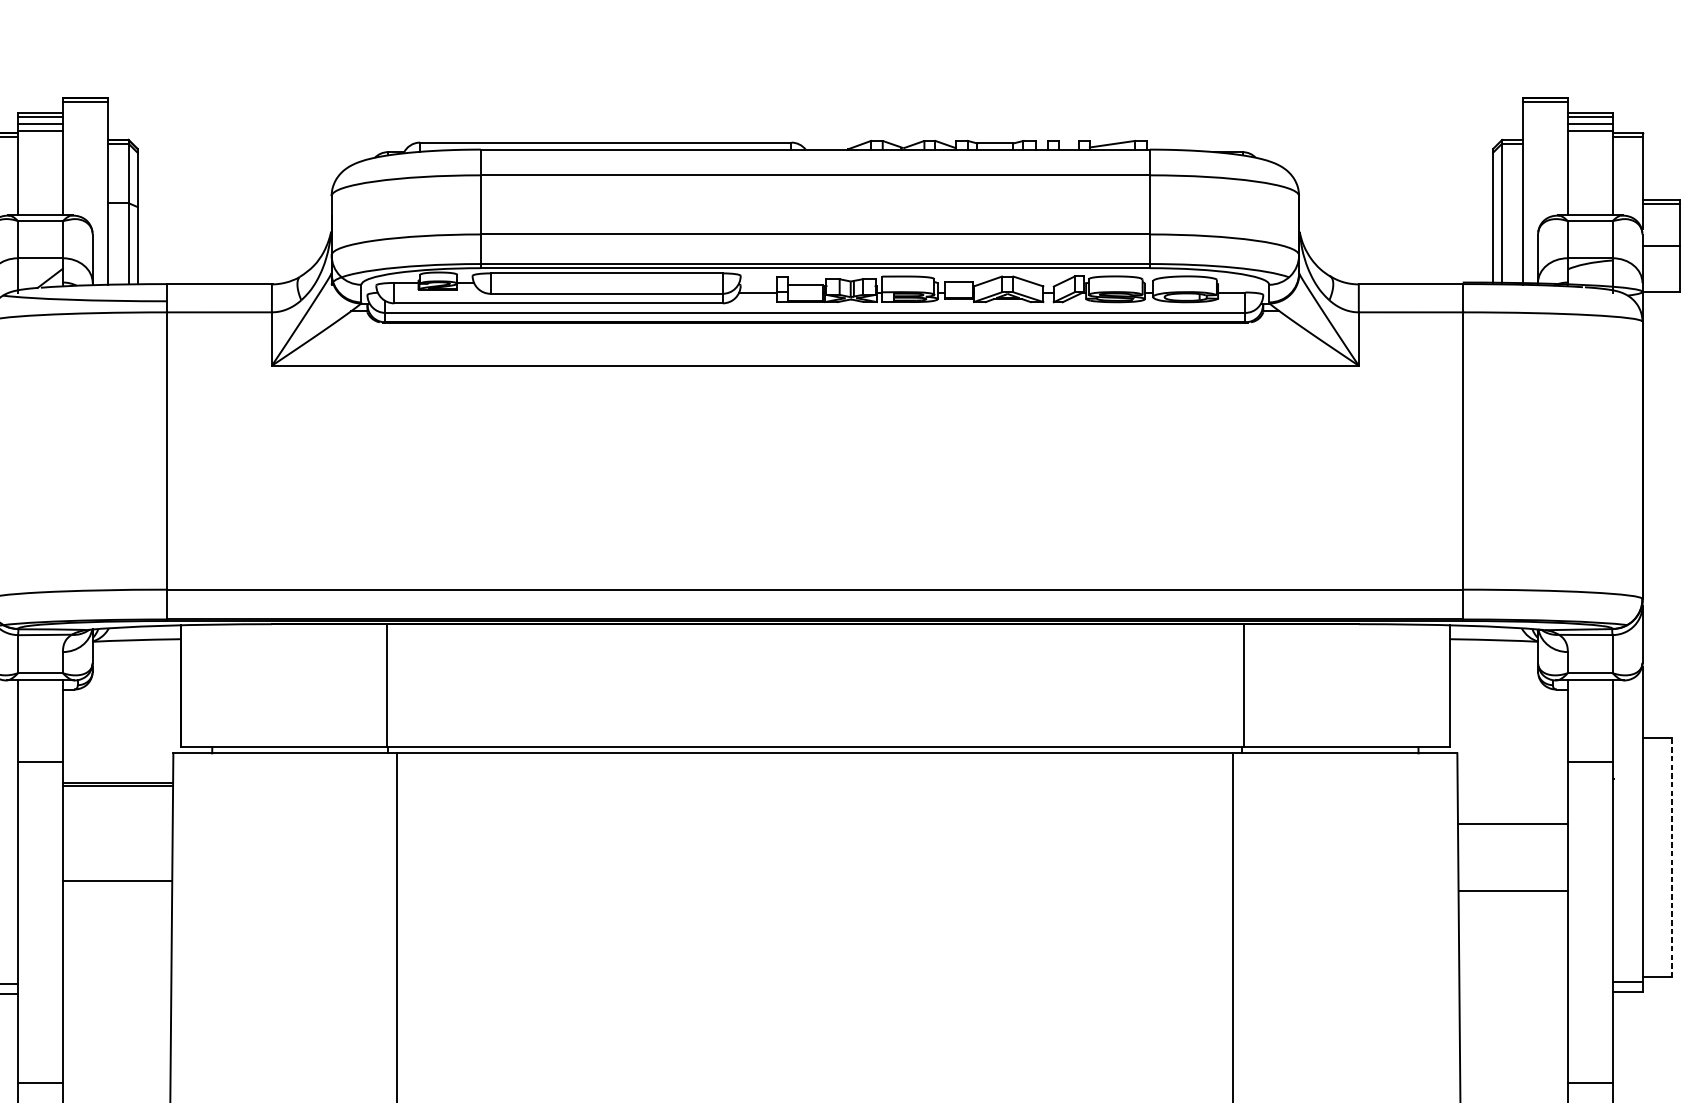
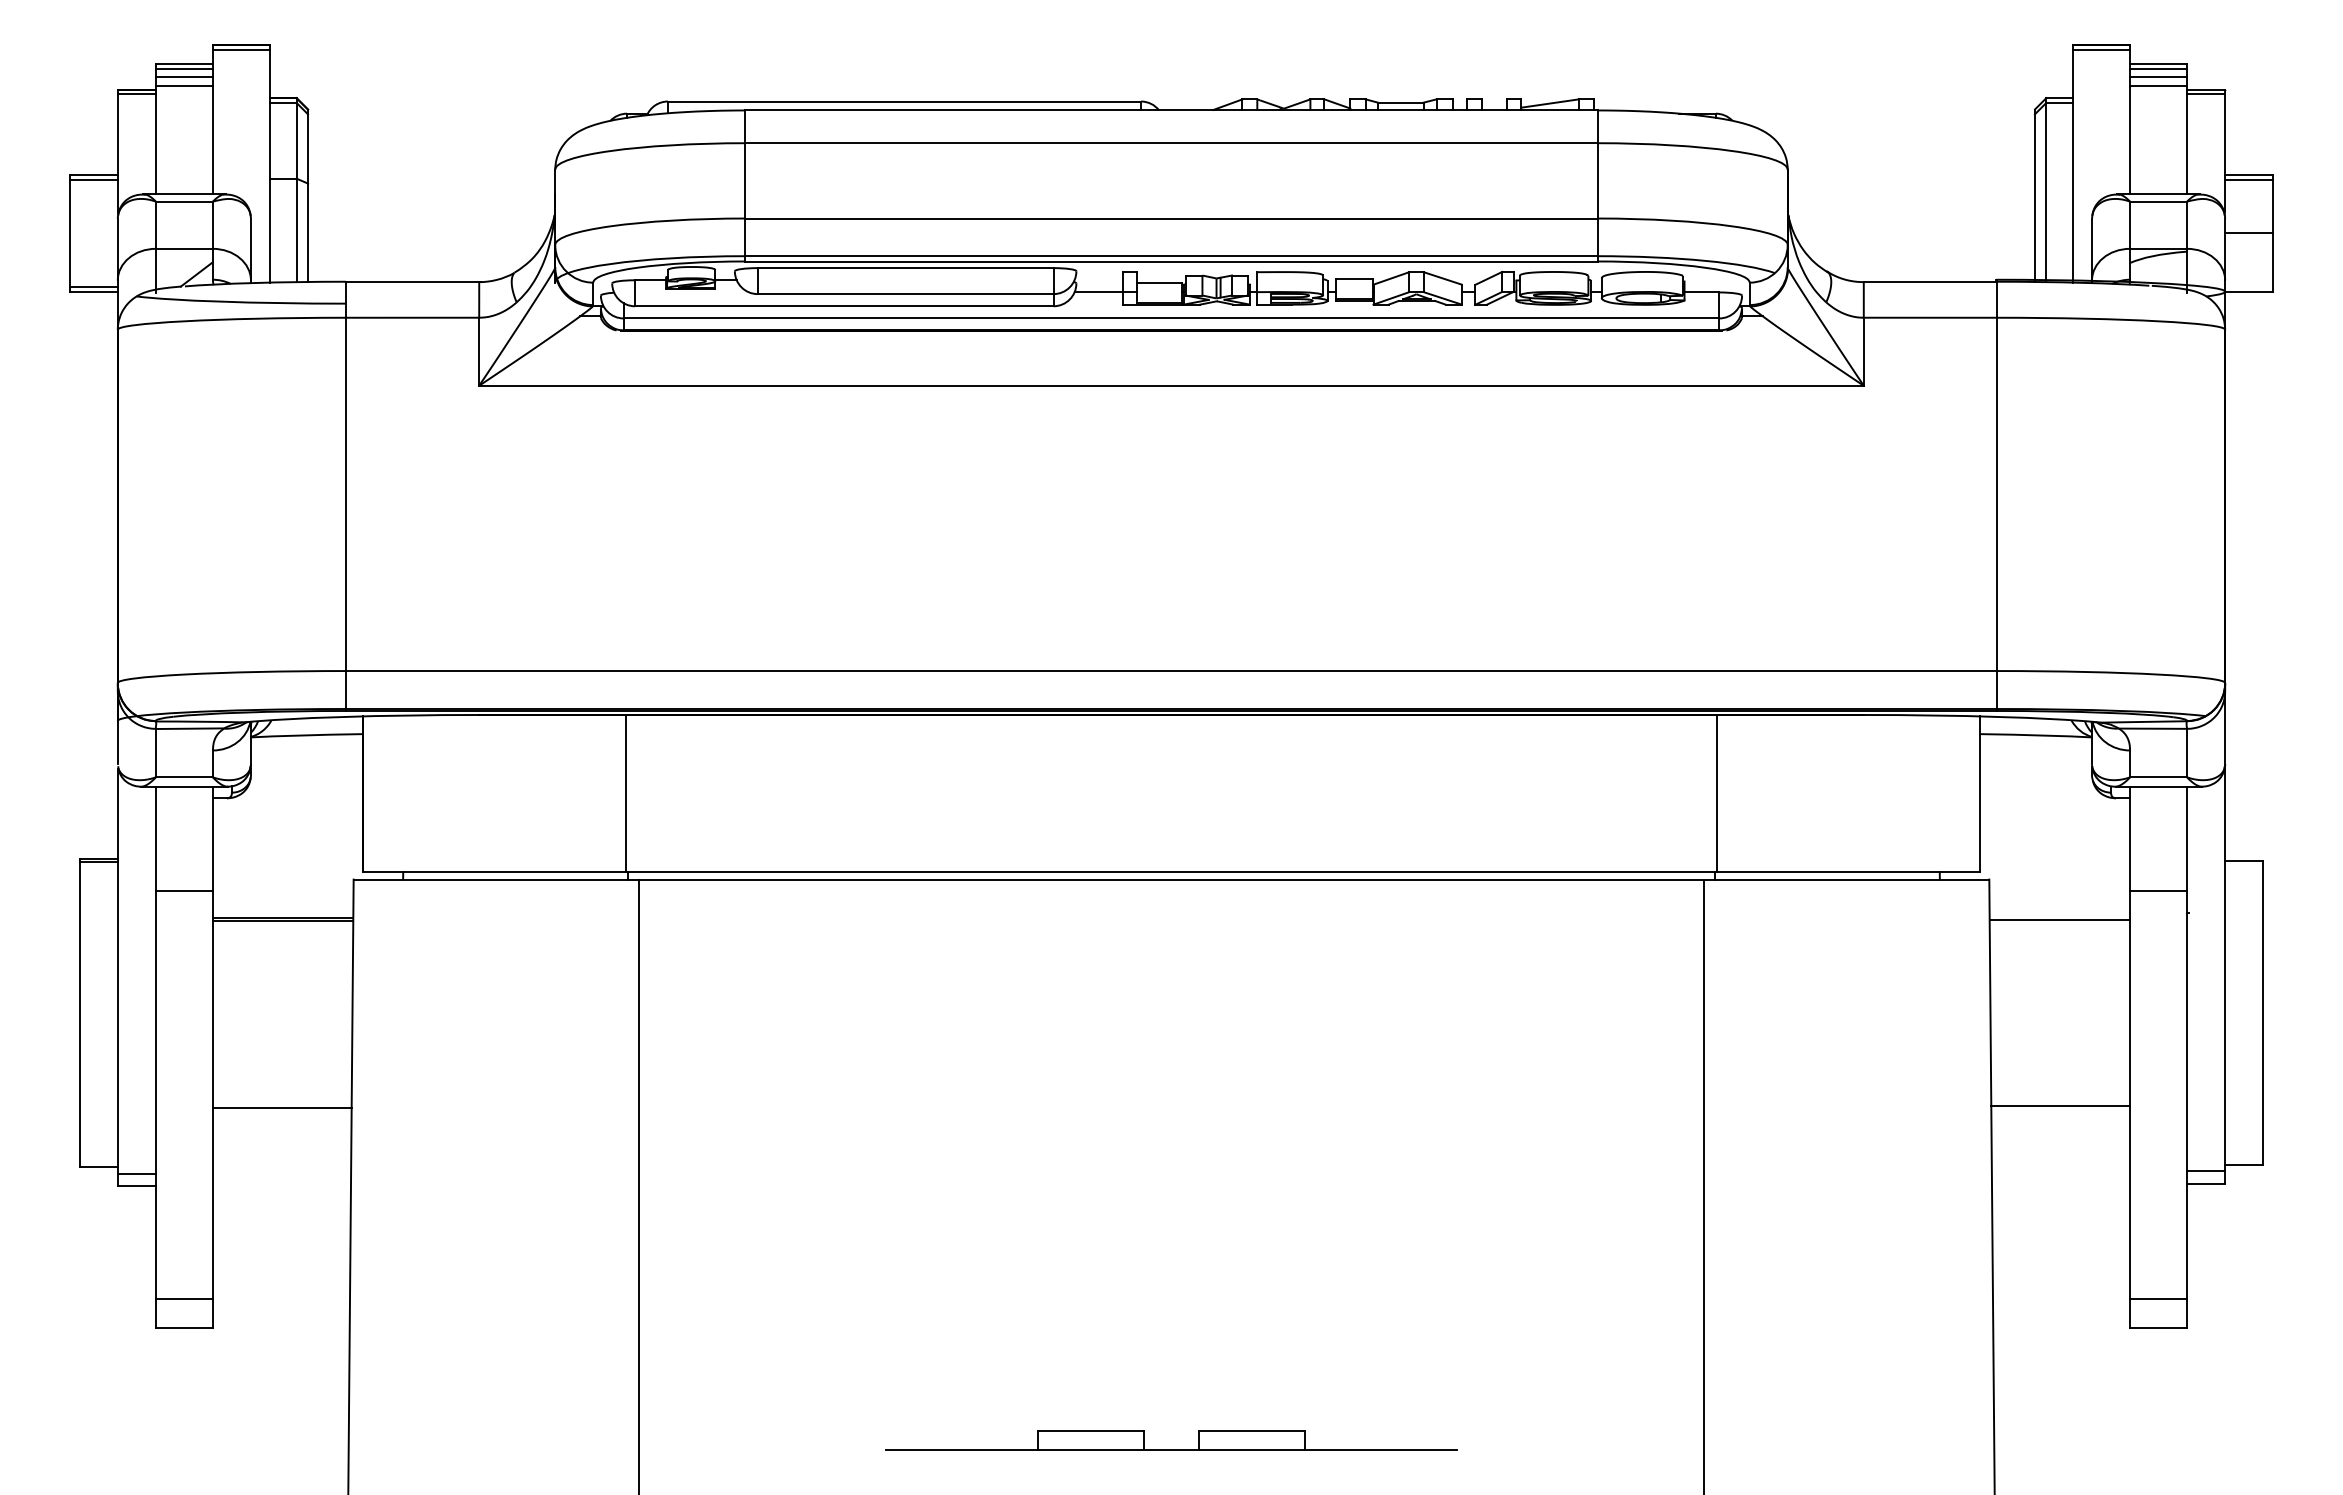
line: (1512, 823) -> (2059, 919), moved
line: (1672, 857) -> (2263, 1012), dashed -> solid
line: (116, 881) -> (281, 1107), moved
line: (1513, 890) -> (2060, 1105), moved

